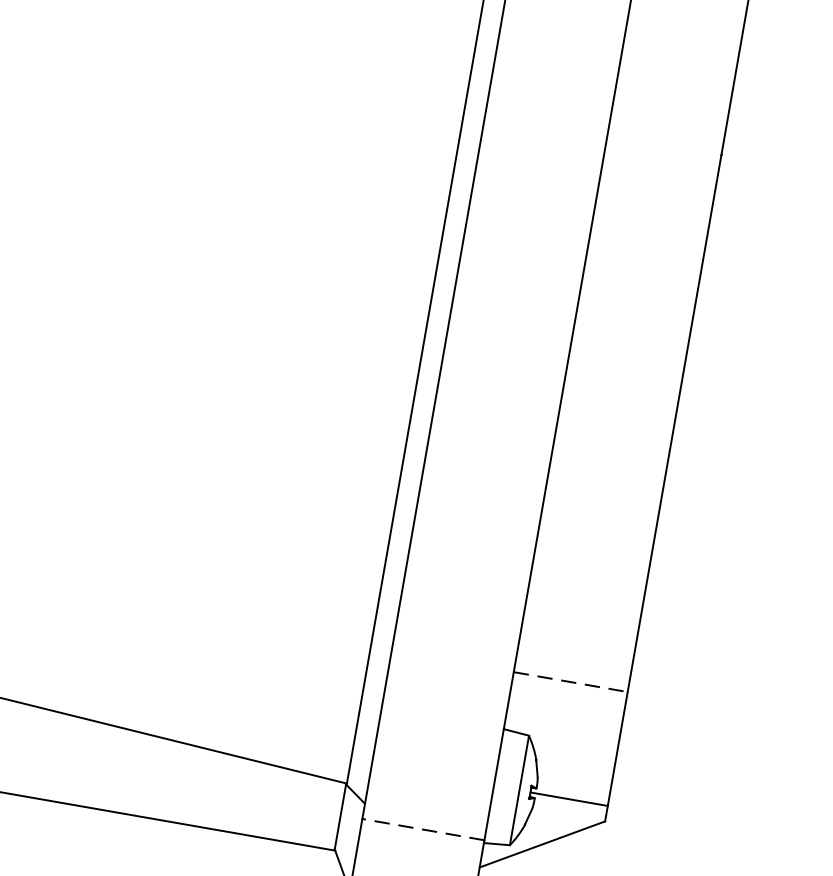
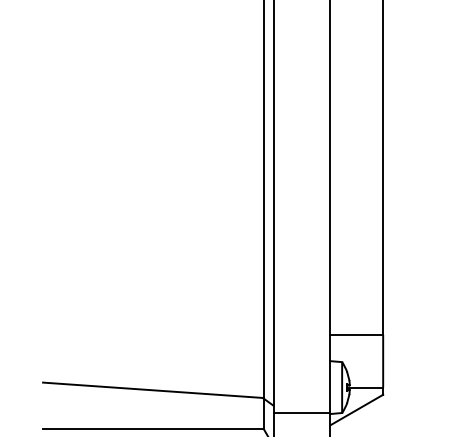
line: (572, 681) -> (357, 334), dashed -> solid
line: (422, 828) -> (301, 412), dashed -> solid

